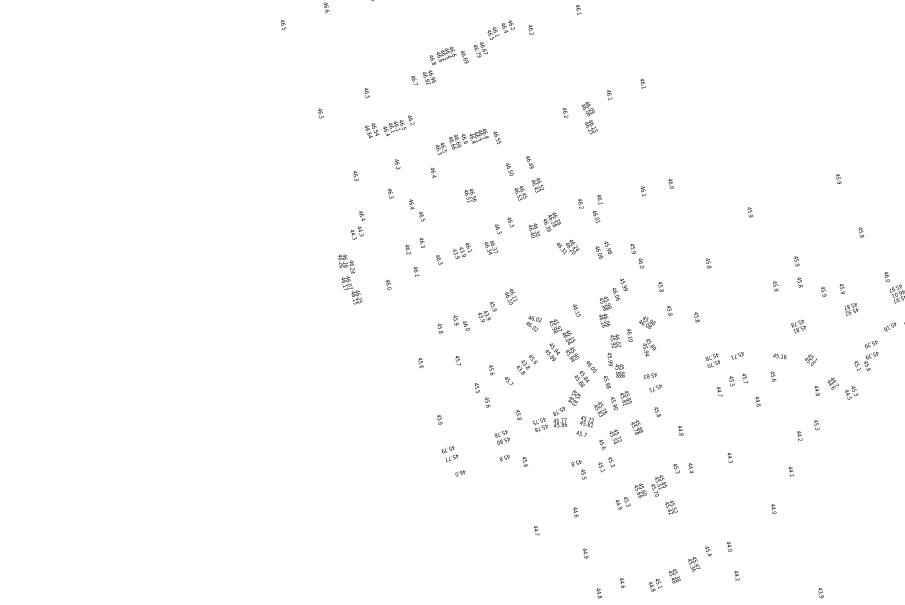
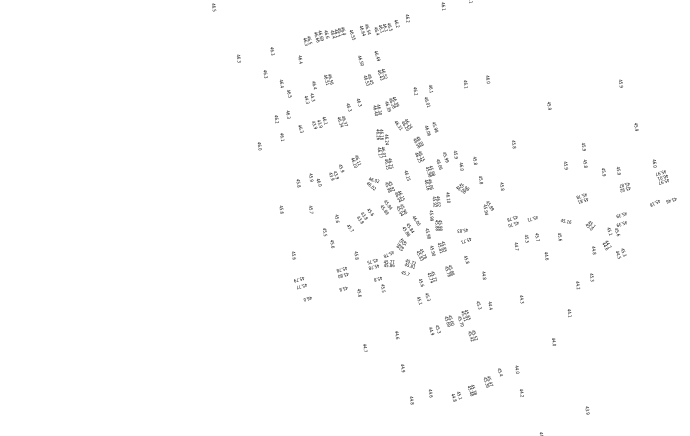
text: (589, 118) -> (419, 149), moved
text: (389, 126) -> (379, 27), moved
text: (357, 225) -> (310, 92), moved
text: (636, 255) -> (458, 160), moved
text: (350, 279) -> (384, 149), moved
text: (649, 347) -> (488, 208), moved
text: (866, 355) -> (617, 223), moved
text: (578, 469) -> (379, 284), moved

